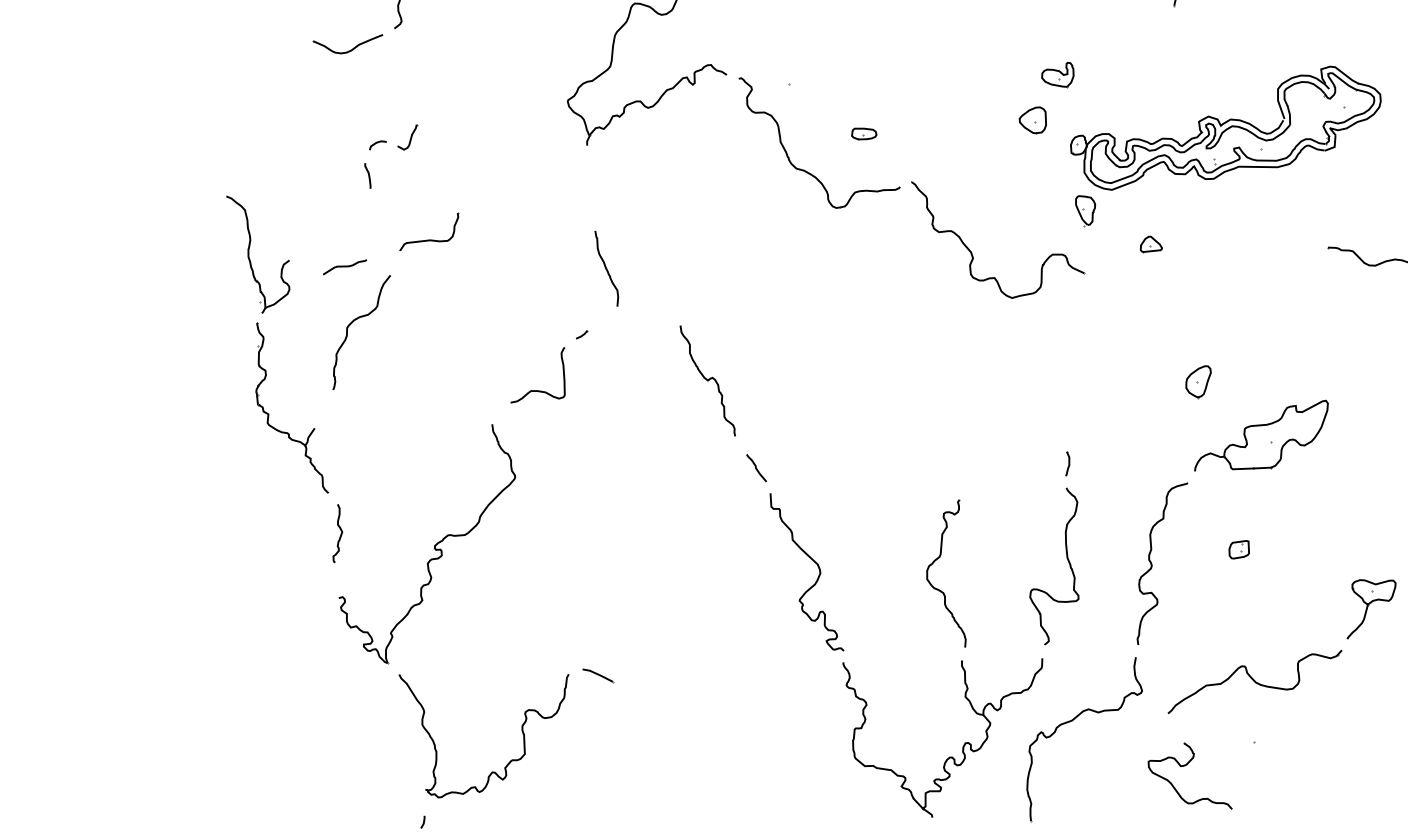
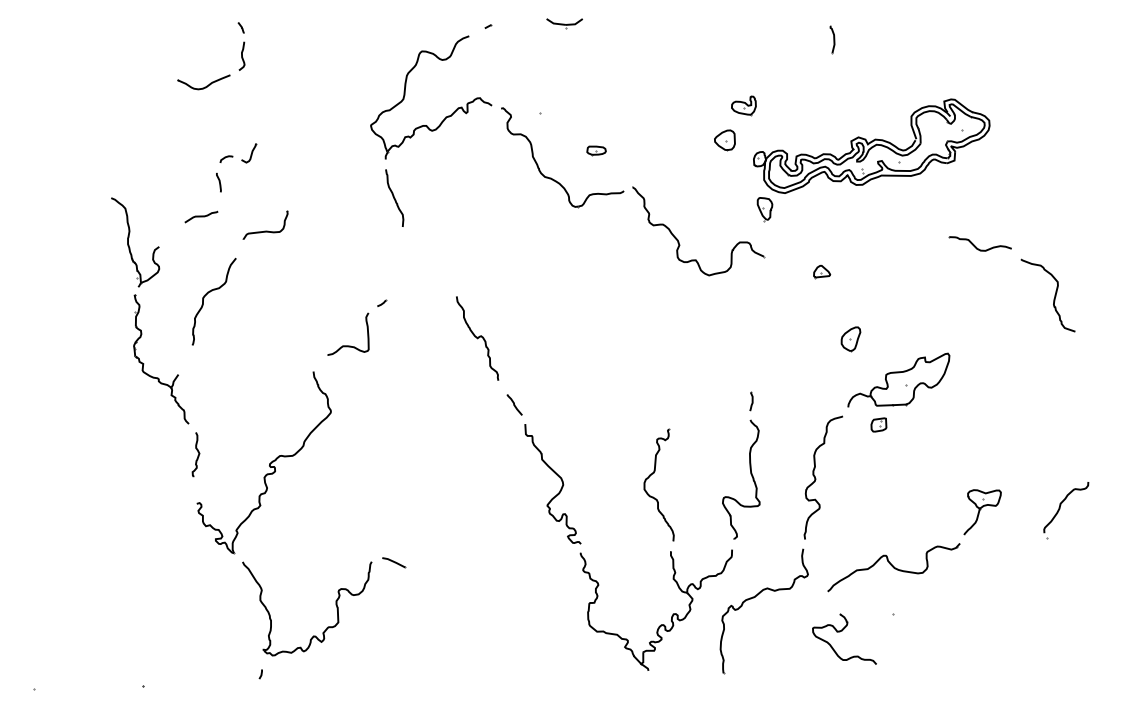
part: (1151, 244) -> (822, 271), moved
curve: (345, 266) -> (201, 216), moved
curve: (606, 267) -> (394, 197), moved
part: (1238, 549) -> (878, 424), moved

